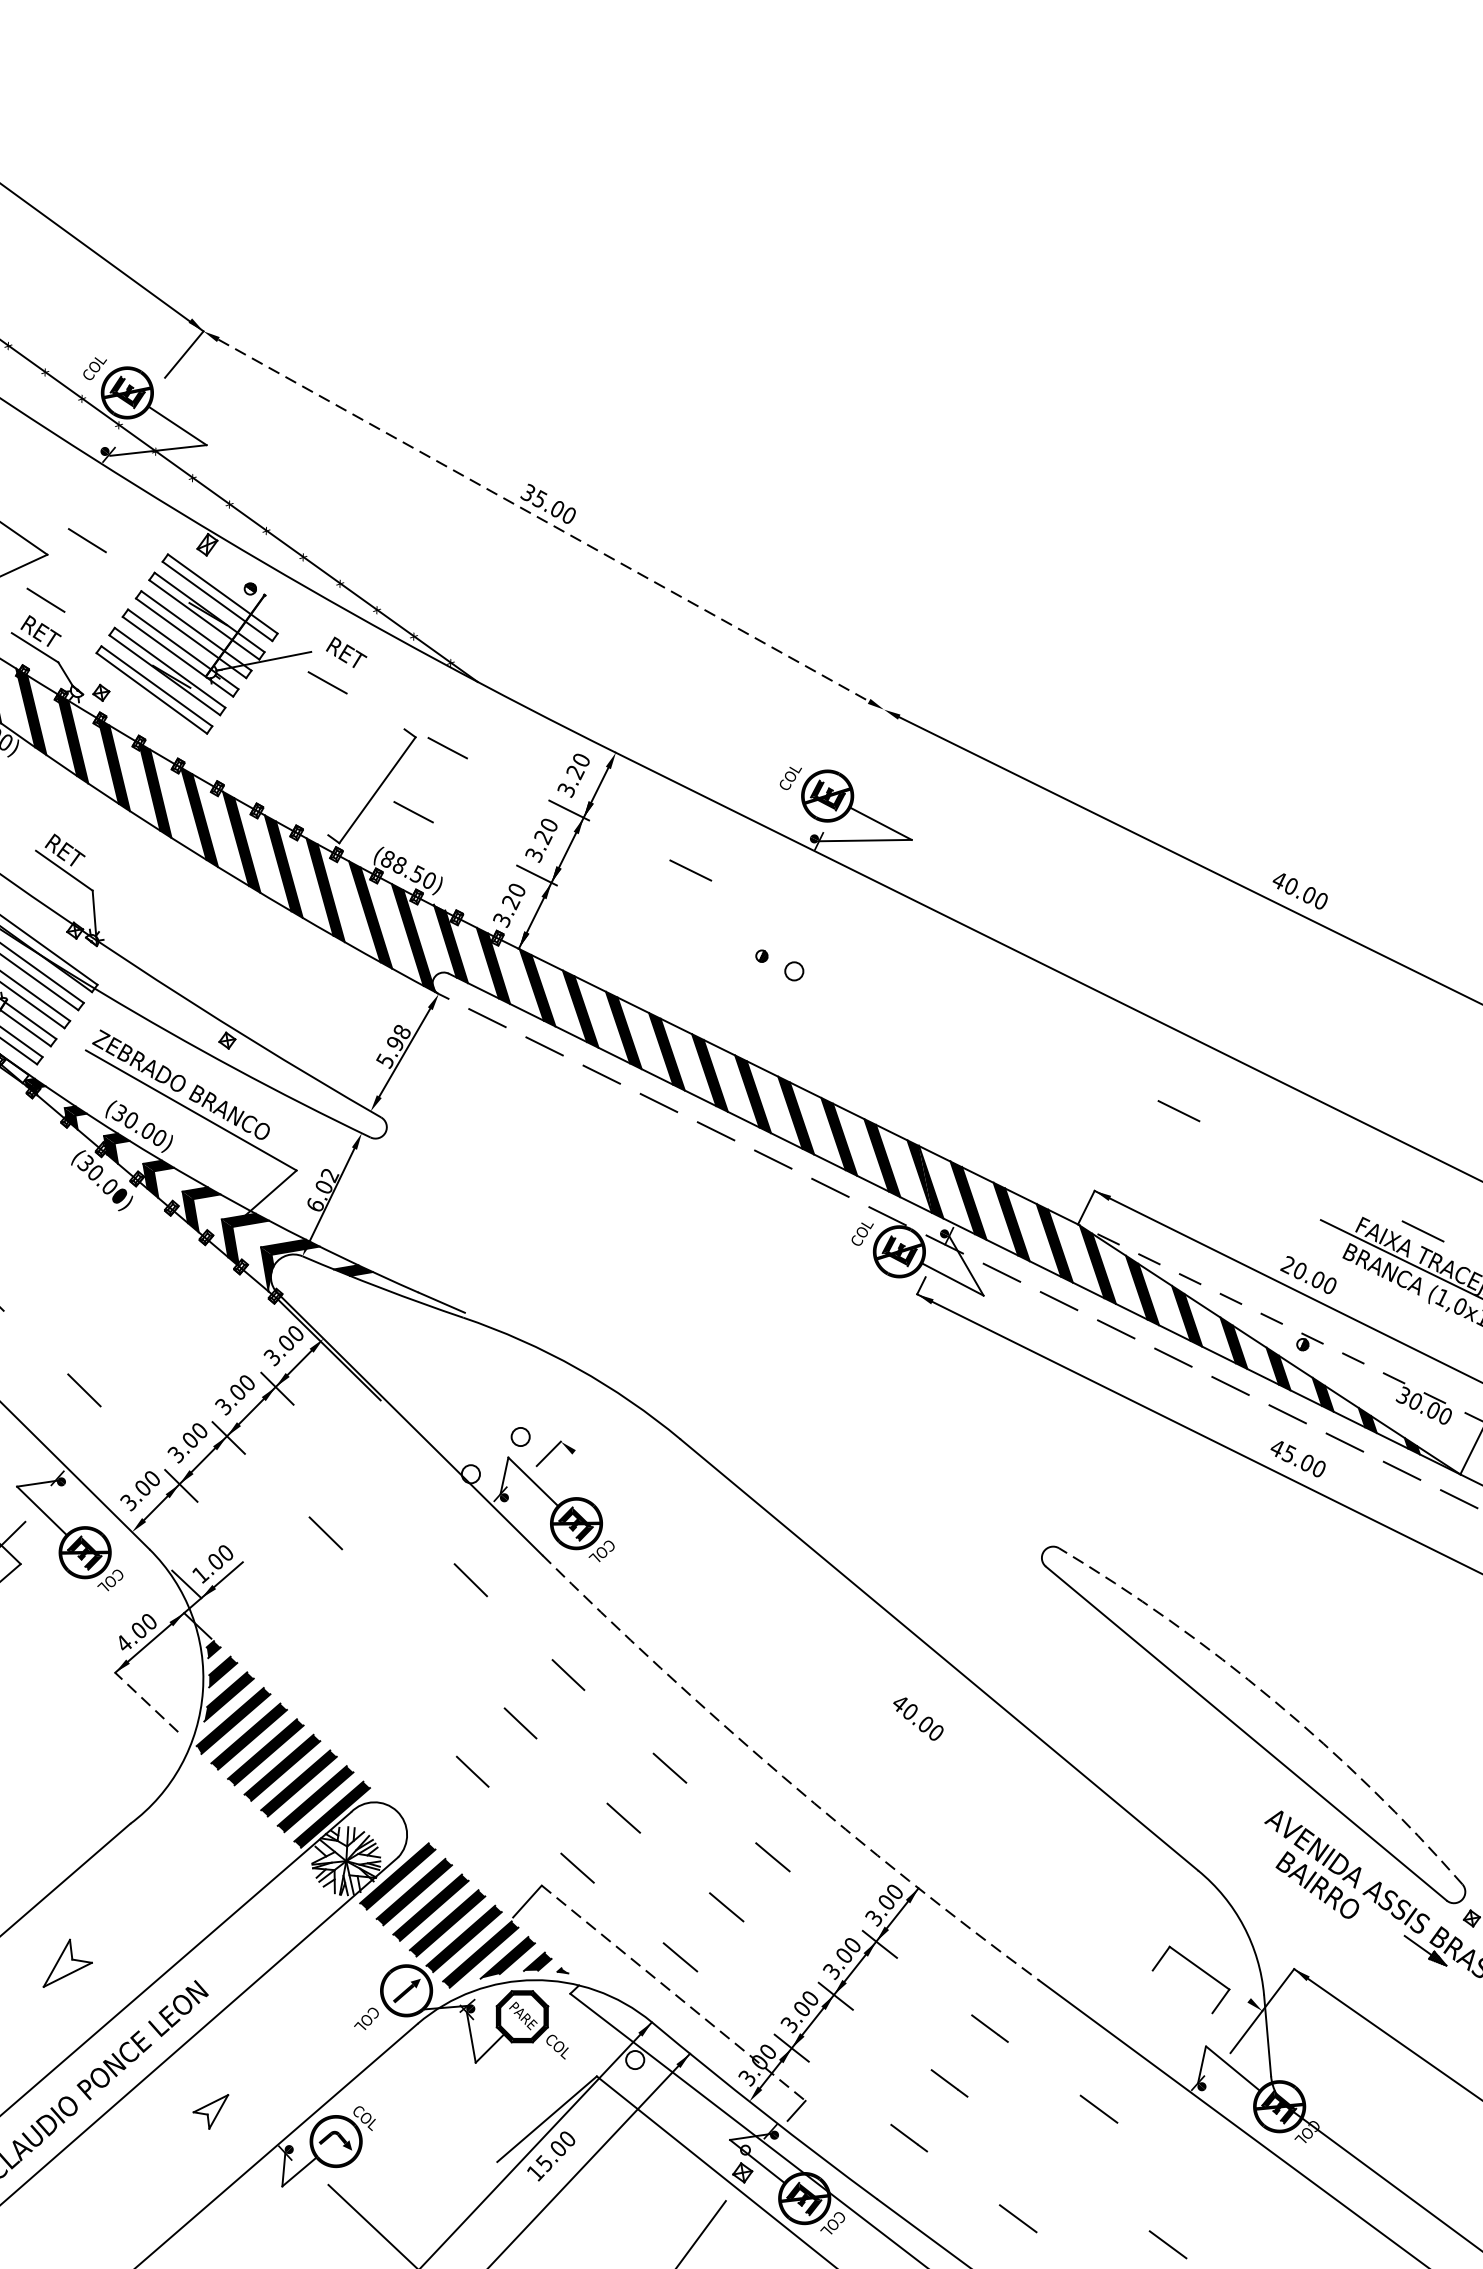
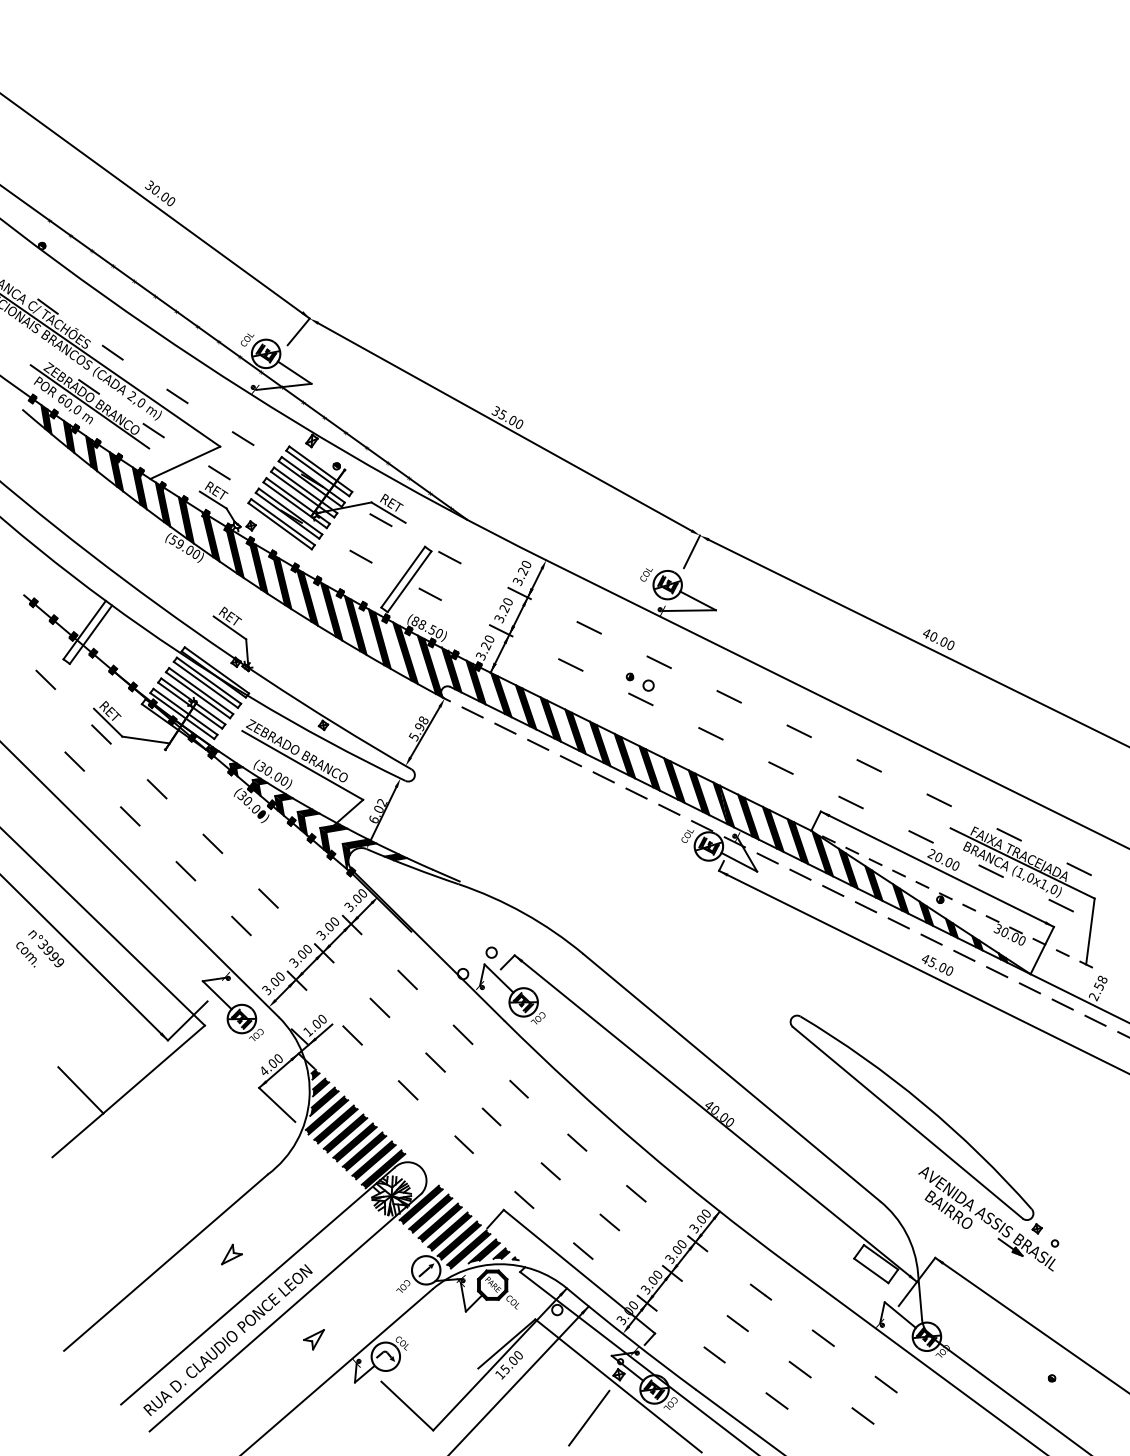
line: (543, 521) -> (504, 427), dashed -> solid
line: (340, 669) -> (388, 512), added
line: (869, 737) -> (691, 551), added
line: (291, 746) -> (360, 556), added
line: (366, 781) -> (403, 576), added
line: (811, 931) -> (658, 662), added
line: (658, 934) -> (570, 664), added
line: (933, 990) -> (728, 696), added
line: (780, 995) -> (640, 699), added
line: (1055, 1051) -> (798, 731), added
line: (902, 1054) -> (710, 733), added
line: (1024, 1114) -> (780, 767), added
line: (1299, 1171) -> (938, 800), added
line: (1146, 1175) -> (850, 802), added
line: (1268, 1234) -> (920, 836), added
line: (33, 1246) -> (212, 843), added
line: (1390, 1293) -> (990, 870), added
line: (131, 1342) -> (268, 898), added
line: (373, 1483) -> (407, 979), added
line: (278, 1581) -> (352, 1035), added
line: (422, 1628) -> (435, 1062), added
line: (373, 1677) -> (407, 1090), added
arc: (1273, 1699) -> (923, 1103), dashed -> solid
line: (147, 1701) -> (277, 1104), dashed -> solid
line: (910, 1726) -> (715, 1118), added
arc: (783, 1776) -> (642, 1147), dashed -> solid
part: (67, 1963) -> (231, 1254), size x0.71
line: (1182, 1991) -> (871, 1270), added
line: (673, 1992) -> (579, 1271), dashed -> solid
line: (1057, 2163) -> (799, 1369), added
line: (1207, 2189) -> (885, 1384), added

